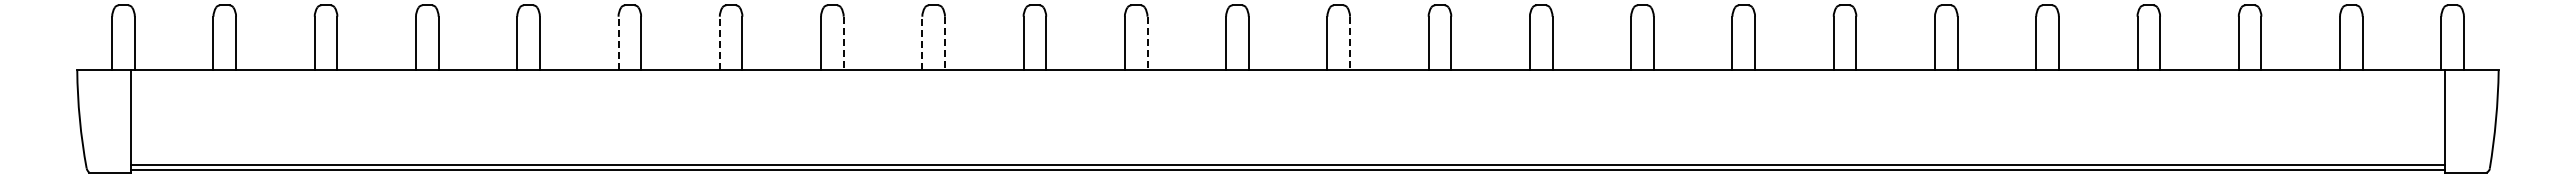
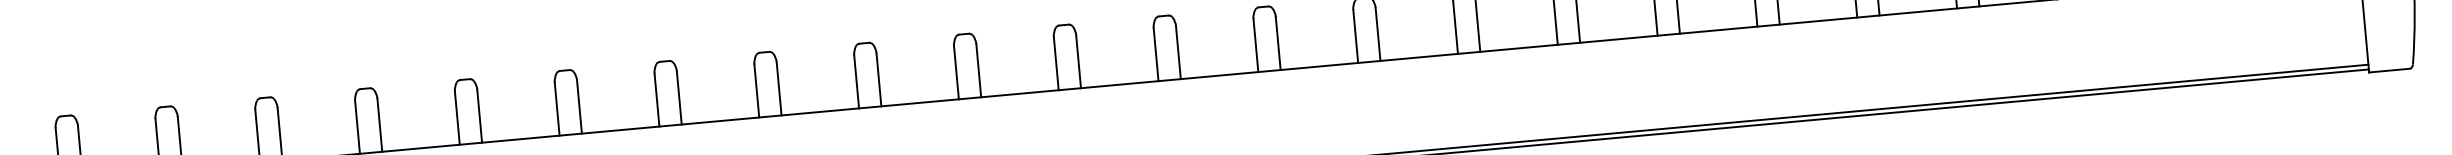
line: (618, 43) -> (557, 109), dashed -> solid
line: (719, 43) -> (656, 100), dashed -> solid
line: (843, 43) -> (778, 88), dashed -> solid
line: (922, 43) -> (856, 81), dashed -> solid
line: (944, 43) -> (878, 79), dashed -> solid
line: (1147, 43) -> (1078, 61), dashed -> solid
line: (1350, 43) -> (1278, 43), dashed -> solid

